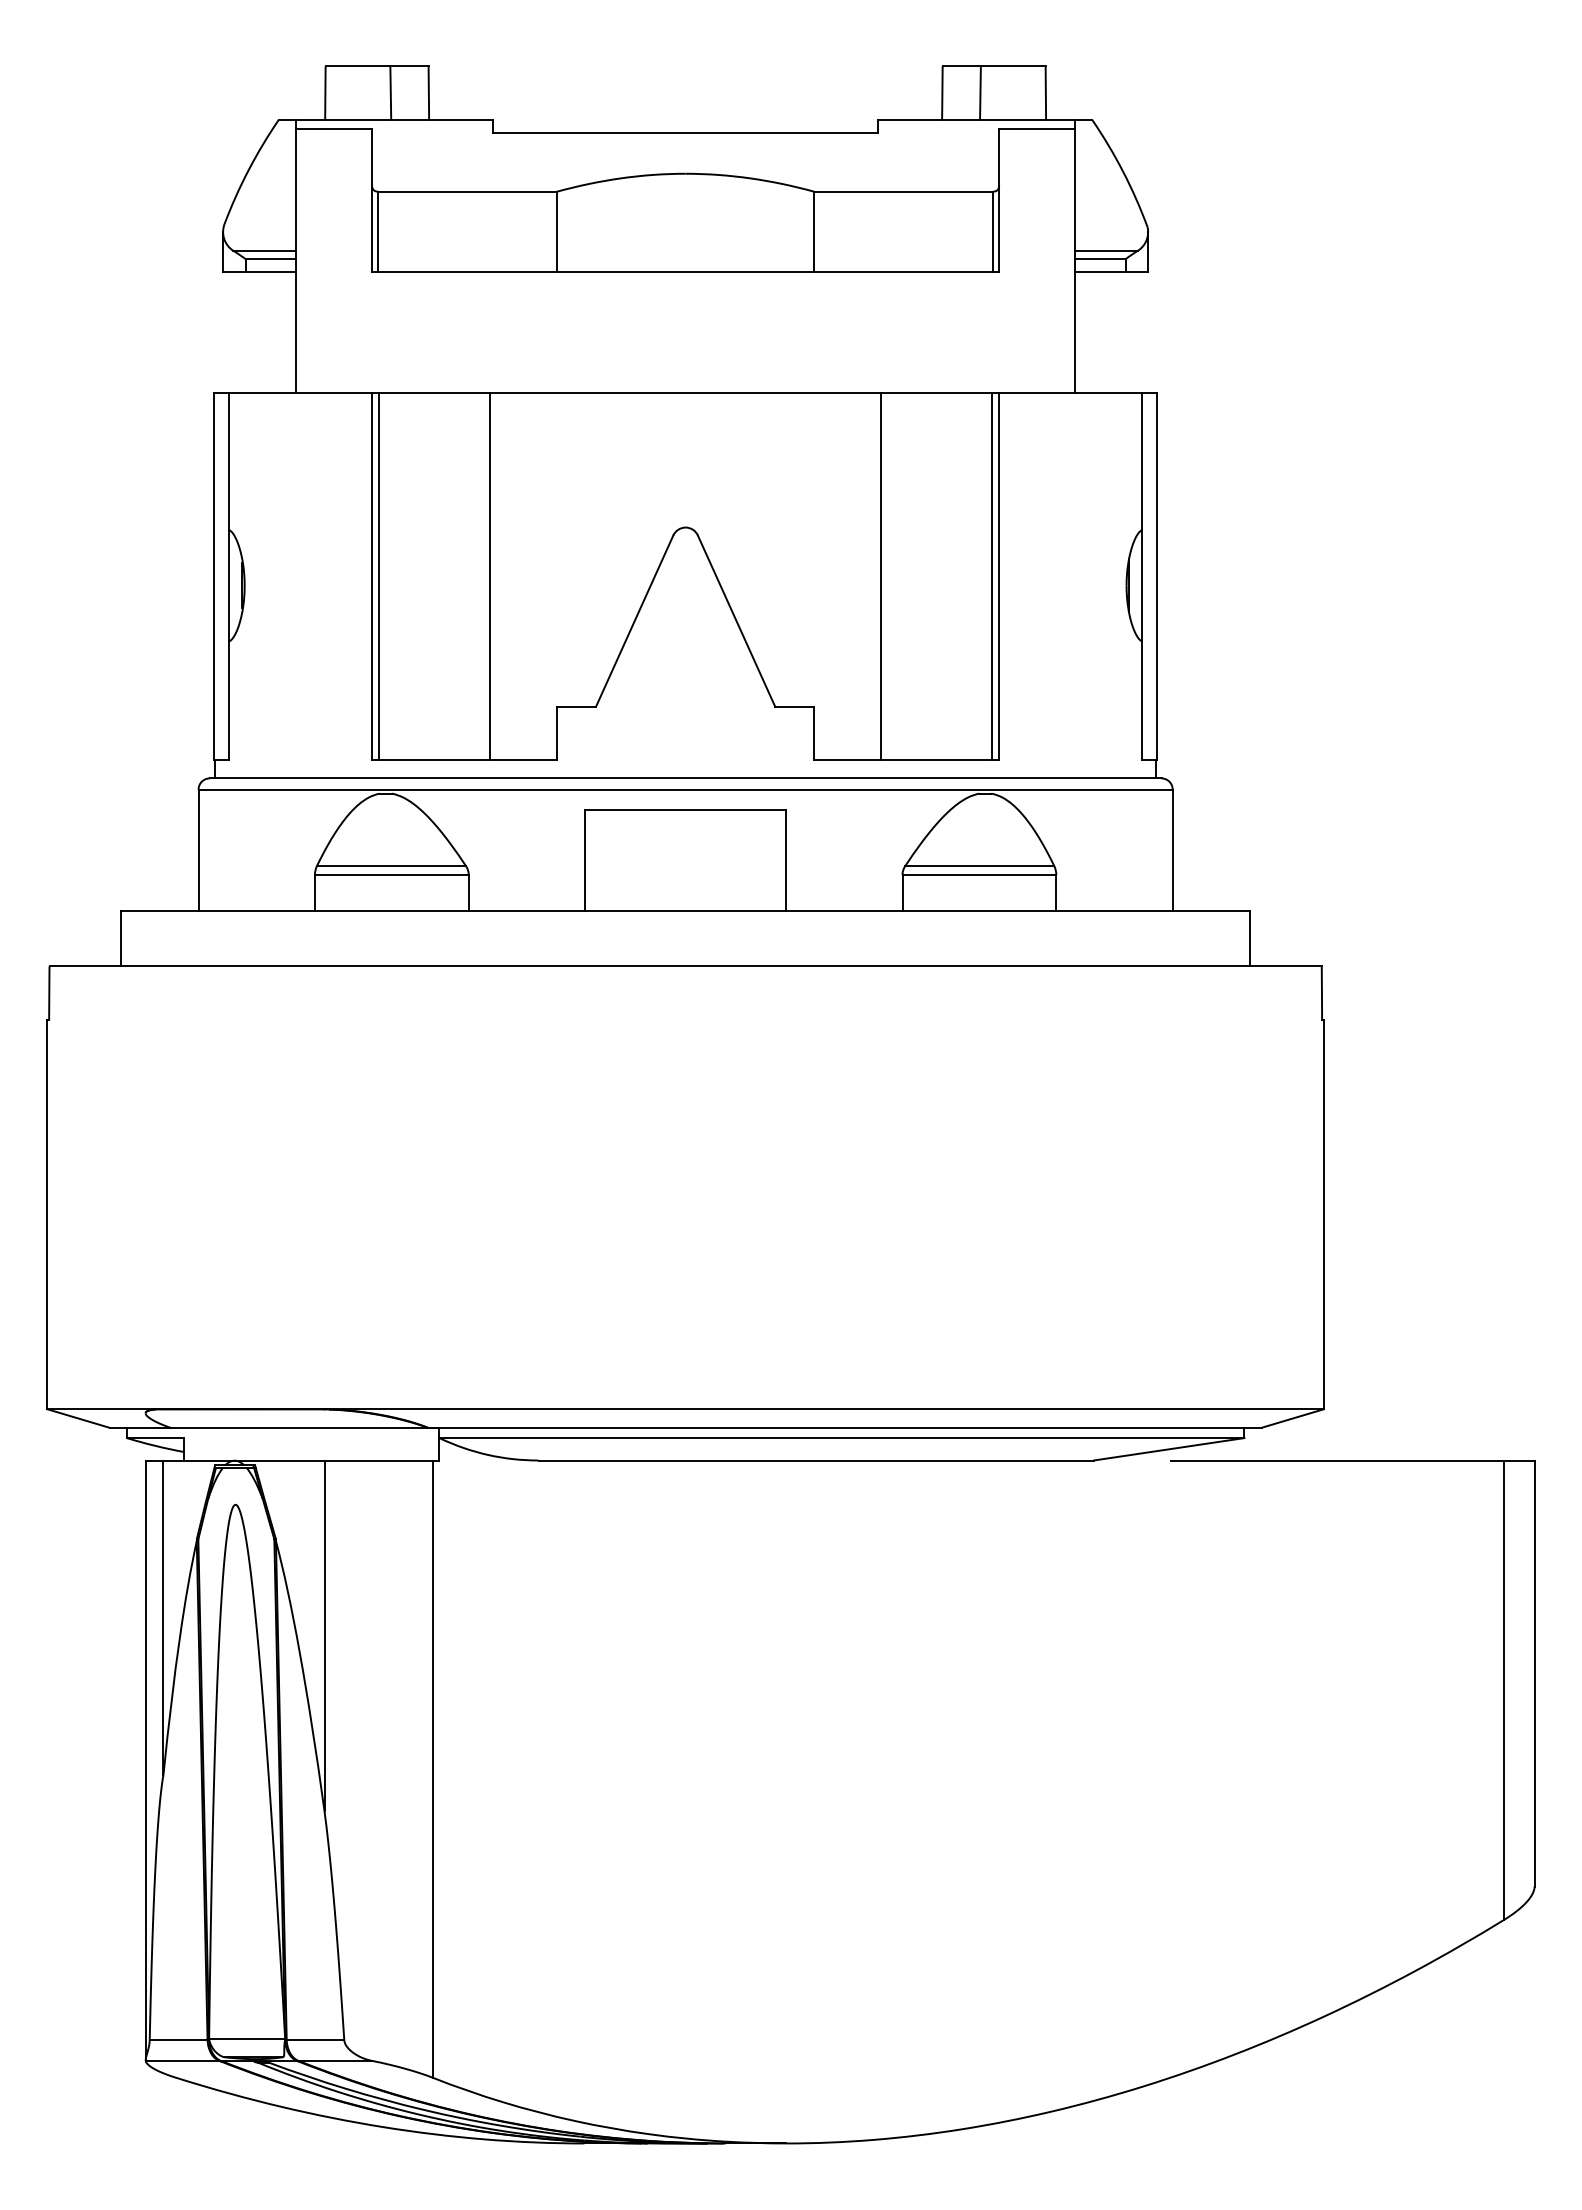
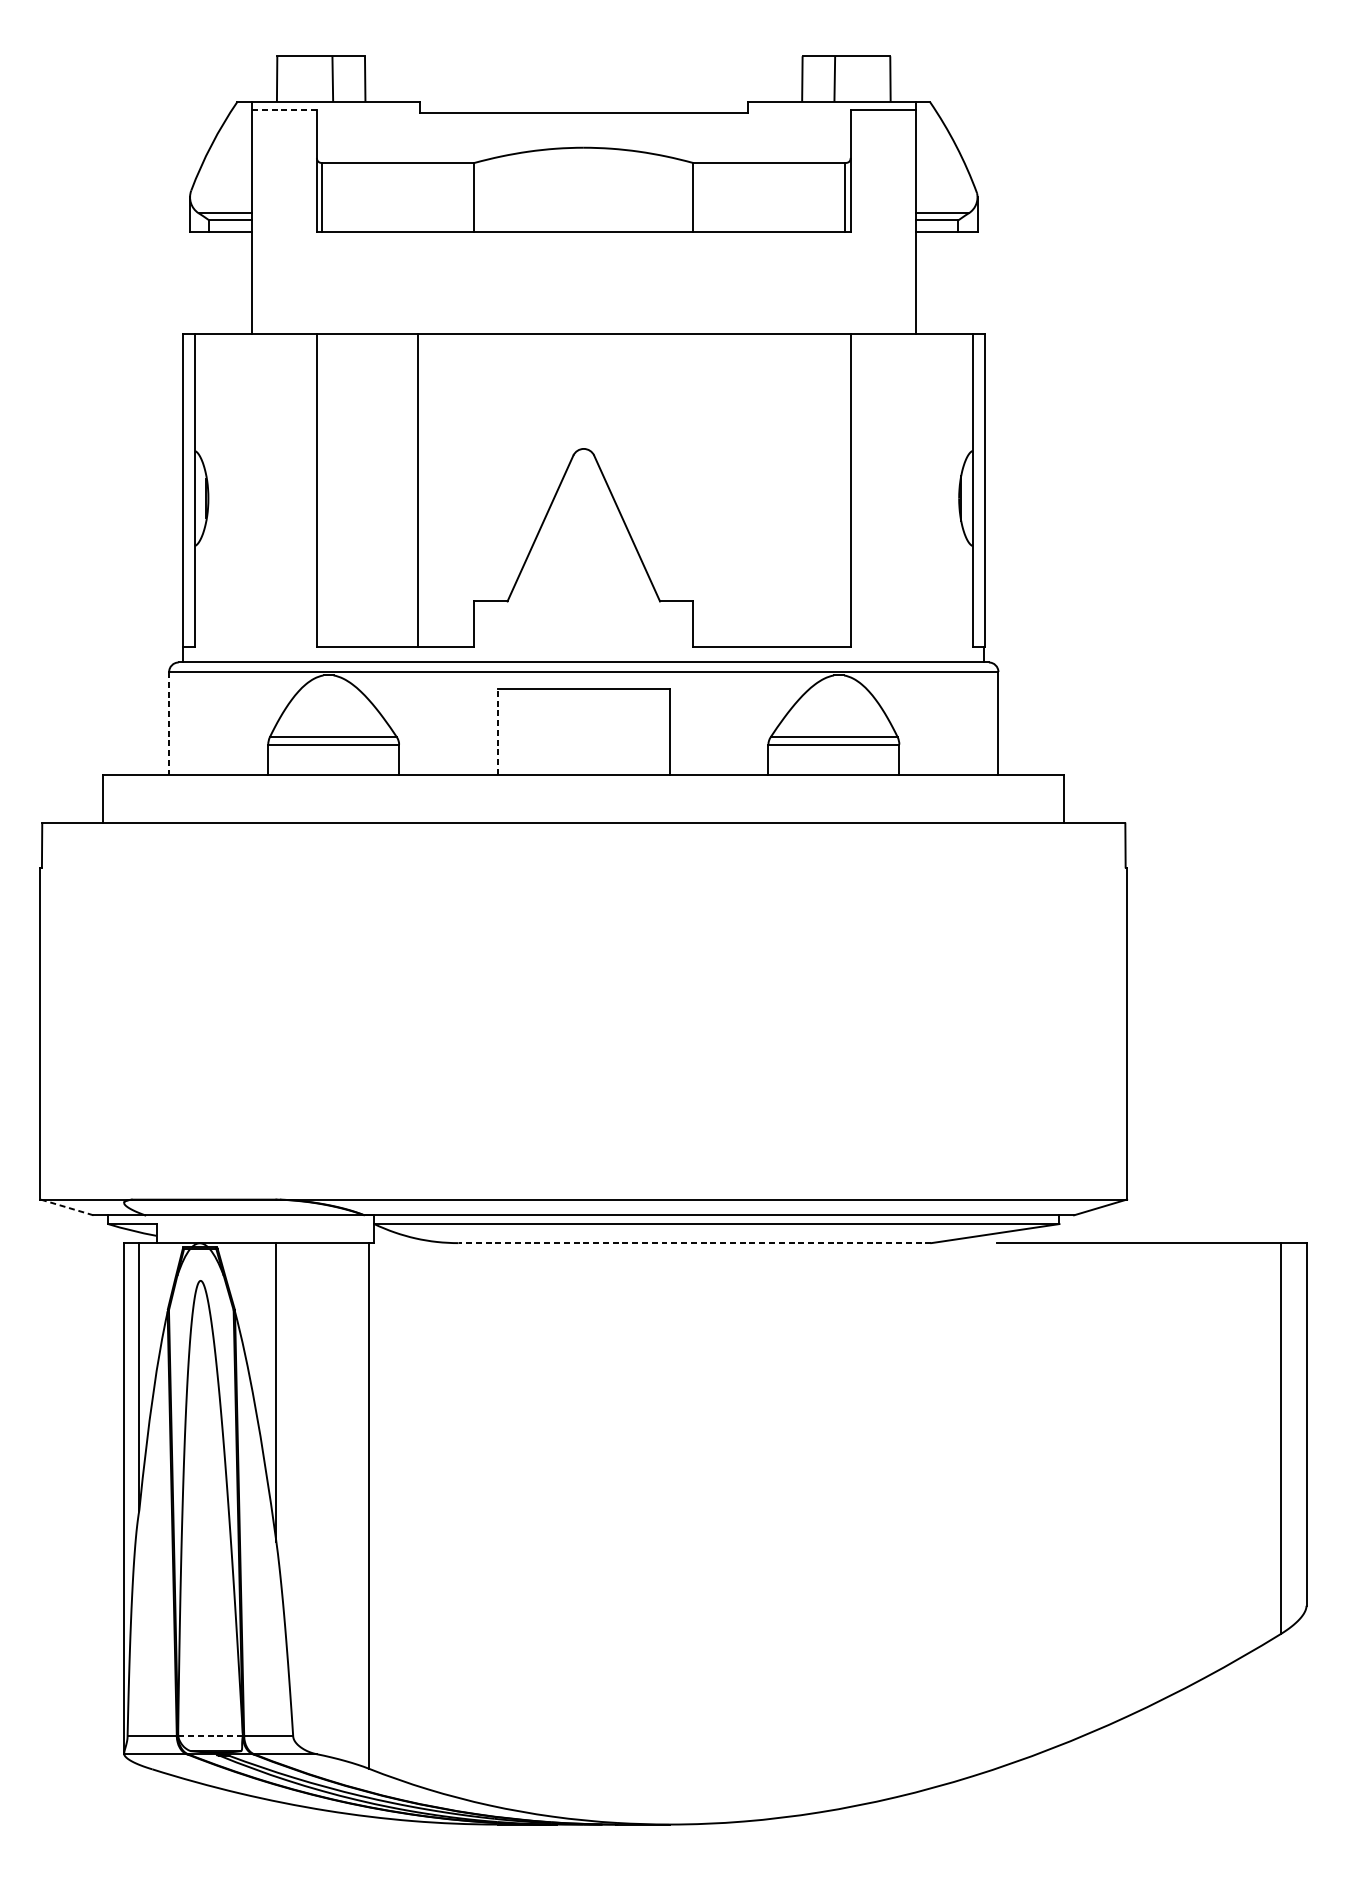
line: (334, 129) -> (284, 110), solid -> dashed
line: (378, 576) -> (322, 490), removed
line: (880, 576) -> (749, 490), removed
line: (992, 576) -> (845, 490), removed
line: (198, 850) -> (169, 723), solid -> dashed
line: (584, 859) -> (497, 731), solid -> dashed
line: (78, 1418) -> (66, 1207), solid -> dashed
line: (816, 1460) -> (695, 1243), solid -> dashed
line: (246, 2039) -> (209, 1736), solid -> dashed

